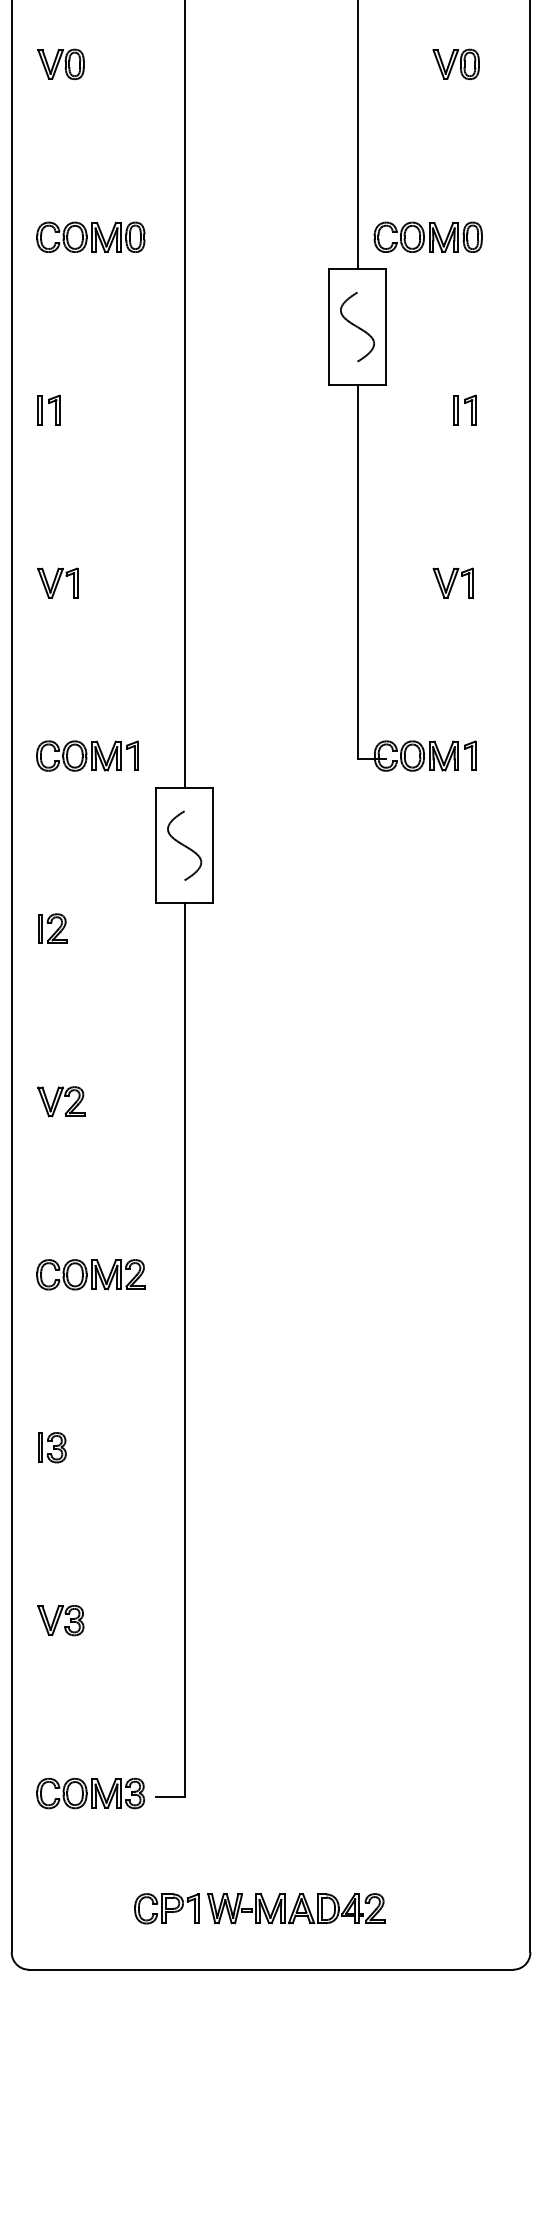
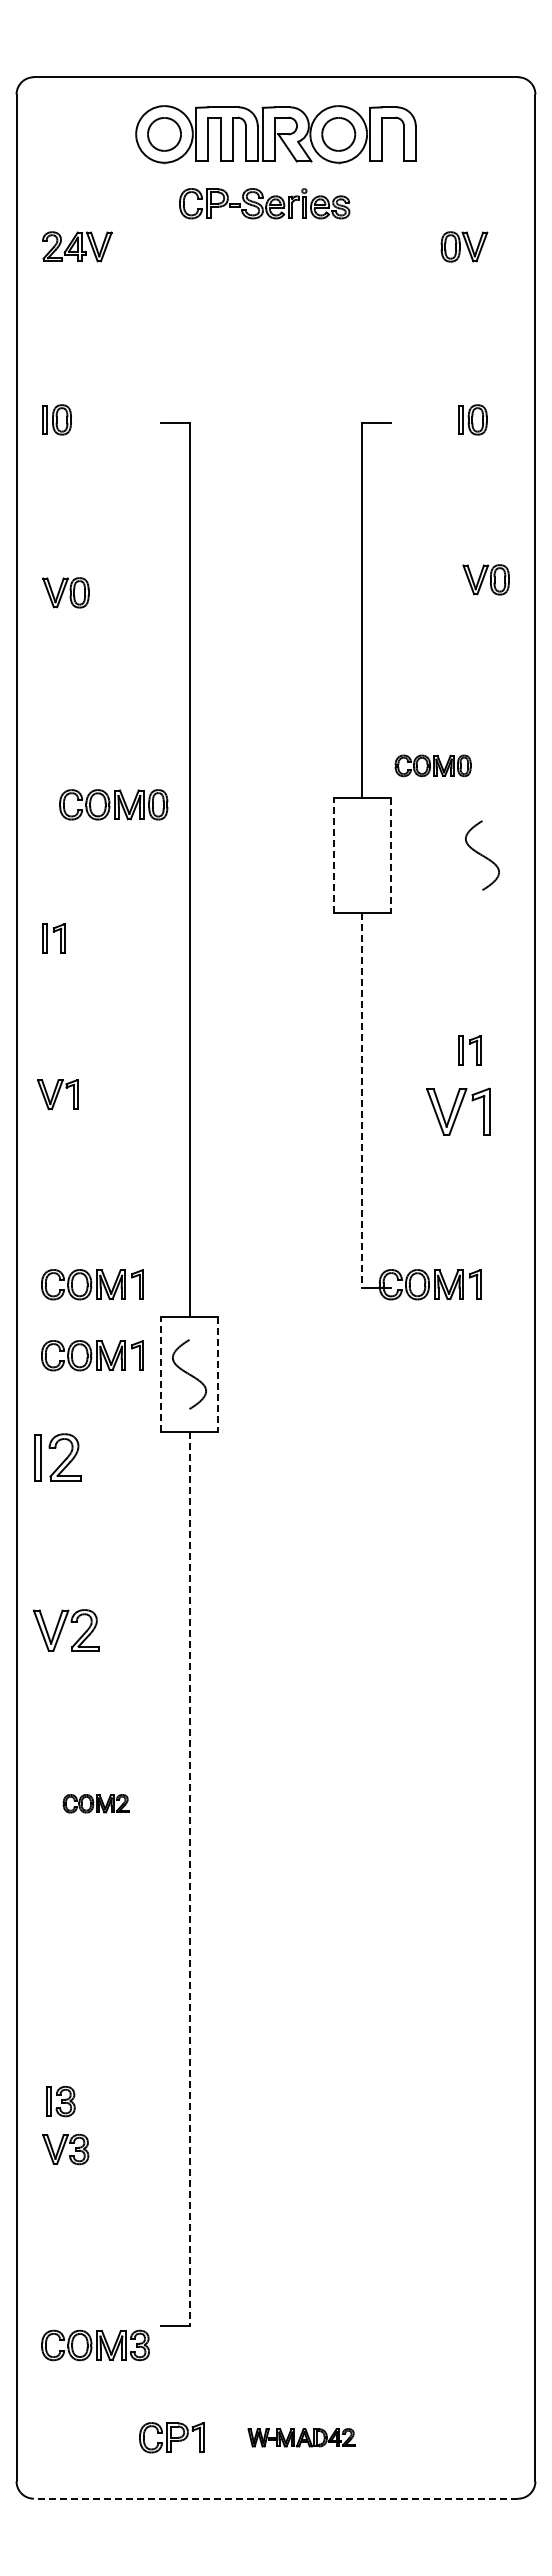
part: (455, 64) -> (485, 579), moved
part: (90, 237) -> (113, 804), moved
part: (427, 237) -> (432, 765), size x0.7
line: (328, 326) -> (333, 855), solid -> dashed
part: (357, 326) -> (482, 855), moved
line: (386, 326) -> (391, 855), solid -> dashed
part: (464, 409) -> (469, 1050), moved
line: (357, 572) -> (362, 1101), solid -> dashed
part: (57, 582) -> (57, 1094), moved
part: (452, 582) -> (457, 1111), size x1.6
part: (87, 826) -> (92, 1355), added
line: (155, 845) -> (160, 1374), solid -> dashed
line: (213, 845) -> (218, 1374), solid -> dashed
part: (52, 928) -> (57, 1457), size x1.6
part: (61, 1101) -> (66, 1630), size x1.4
part: (90, 1274) -> (95, 1803), size x0.6
line: (184, 1349) -> (189, 1878), solid -> dashed
part: (51, 1447) -> (60, 2101), moved
part: (90, 1793) -> (95, 2345), moved
part: (296, 1908) -> (301, 2437), size x0.6
line: (270, 1969) -> (275, 2498), solid -> dashed

